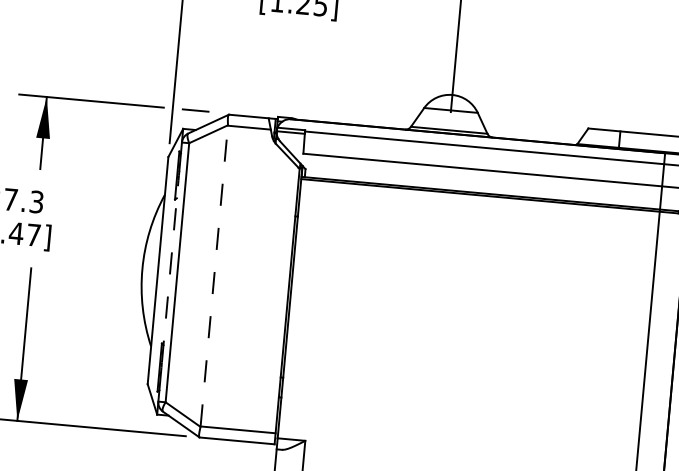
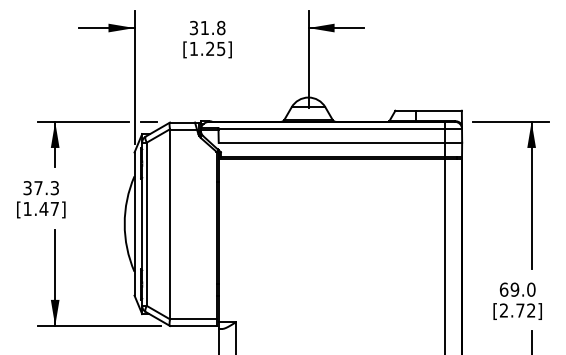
line: (170, 270) -> (142, 223), dashed -> solid
line: (215, 276) -> (170, 224), dashed -> solid

